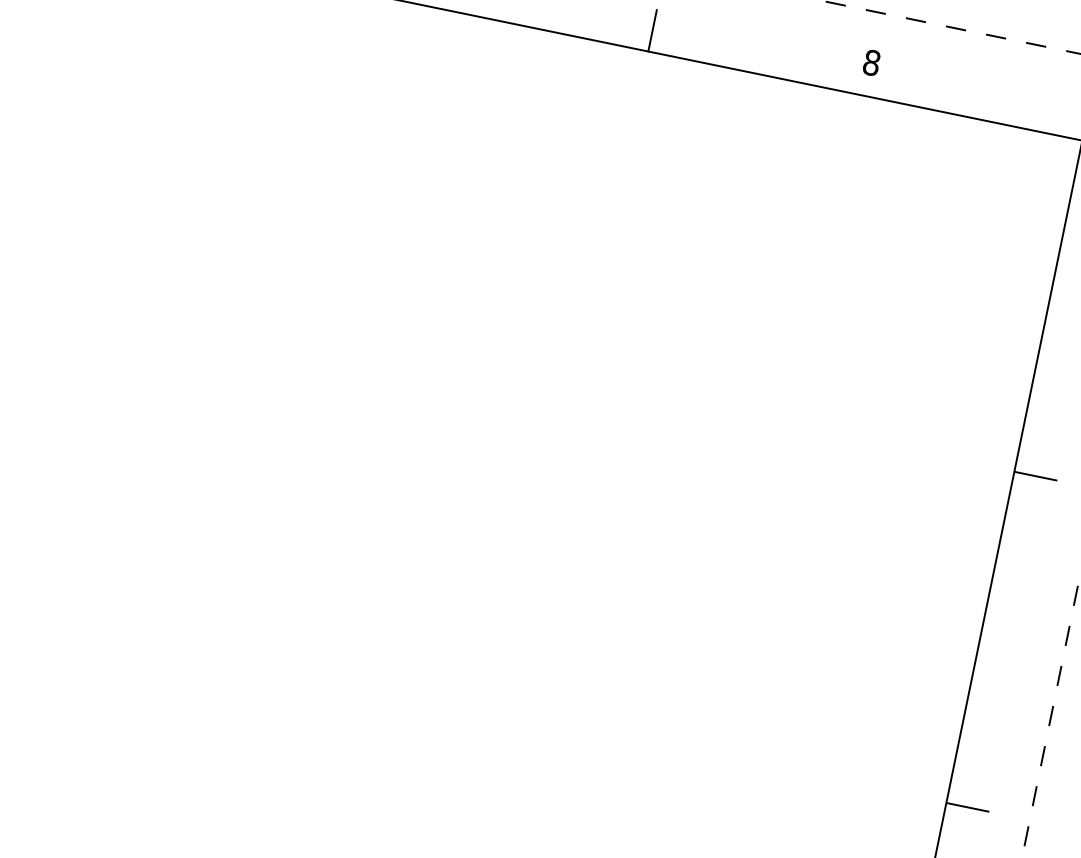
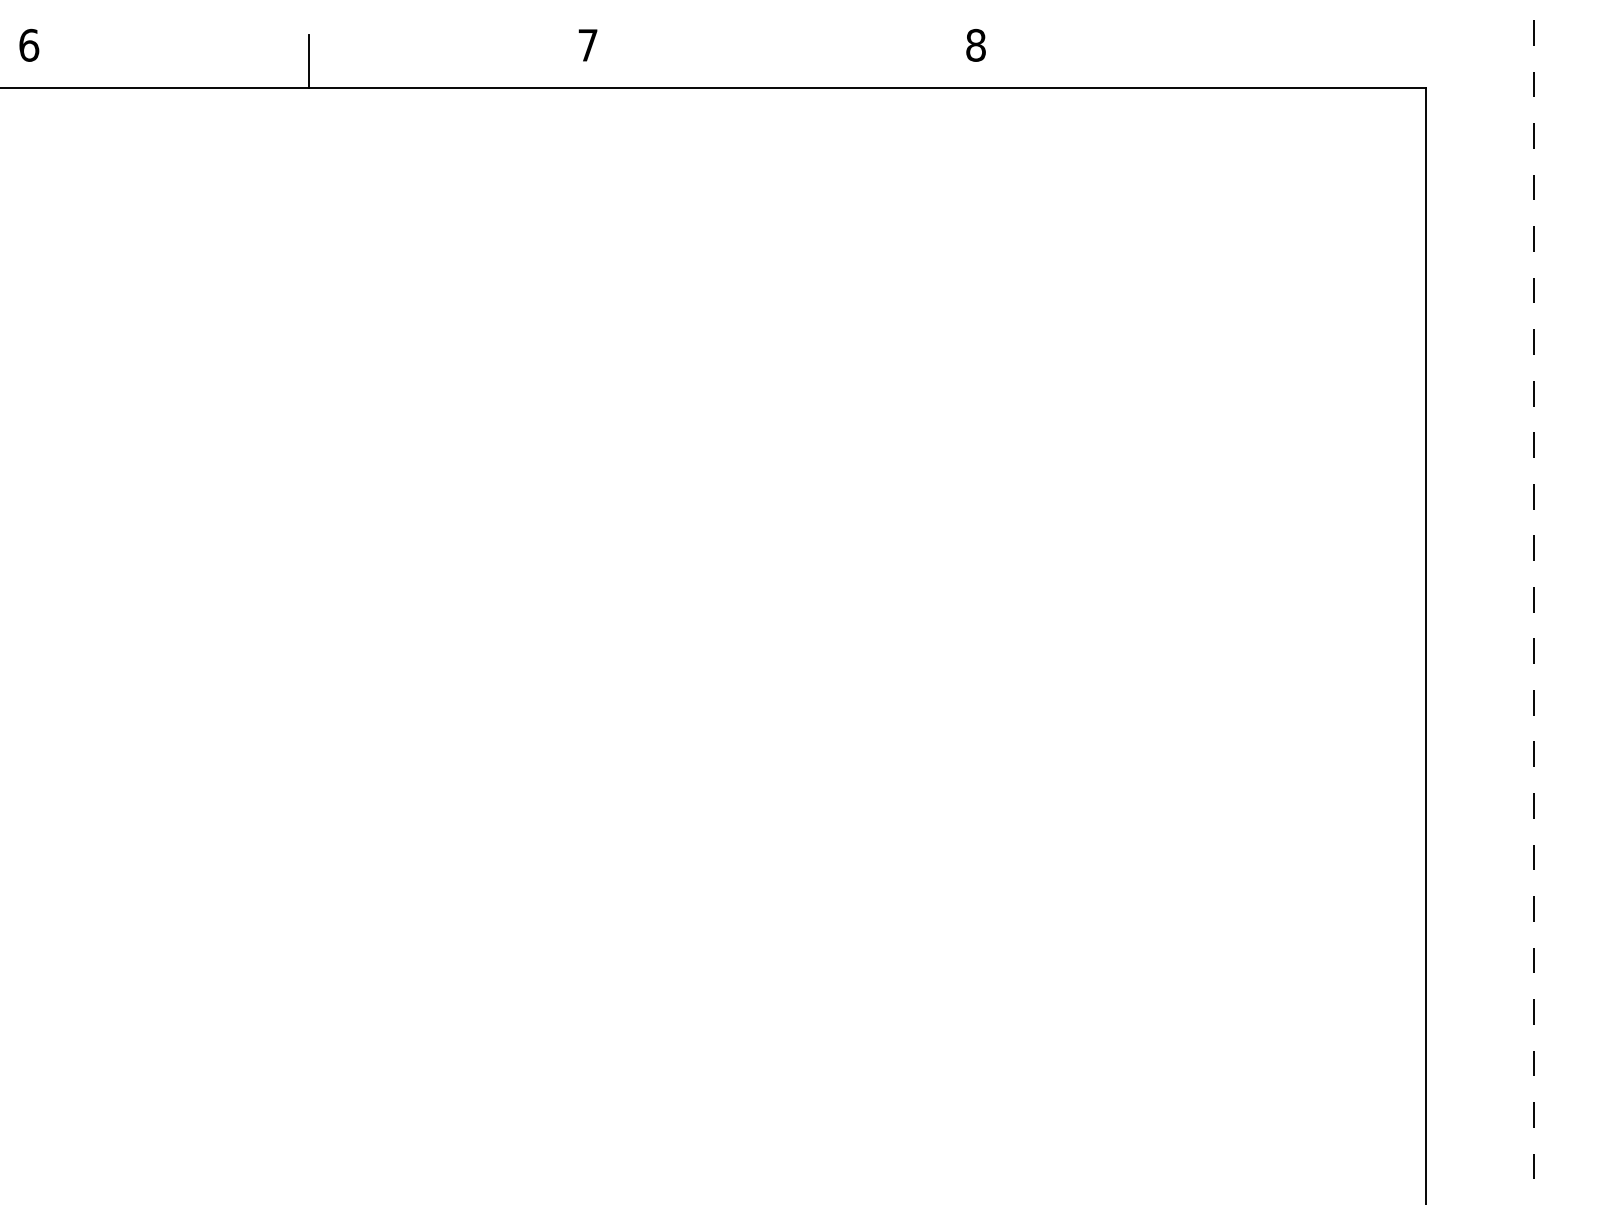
line: (652, 30) -> (868, 61), removed
text: (871, 62) -> (975, 45), moved
line: (1035, 475) -> (1453, 513), removed
line: (967, 807) -> (1453, 939), removed

